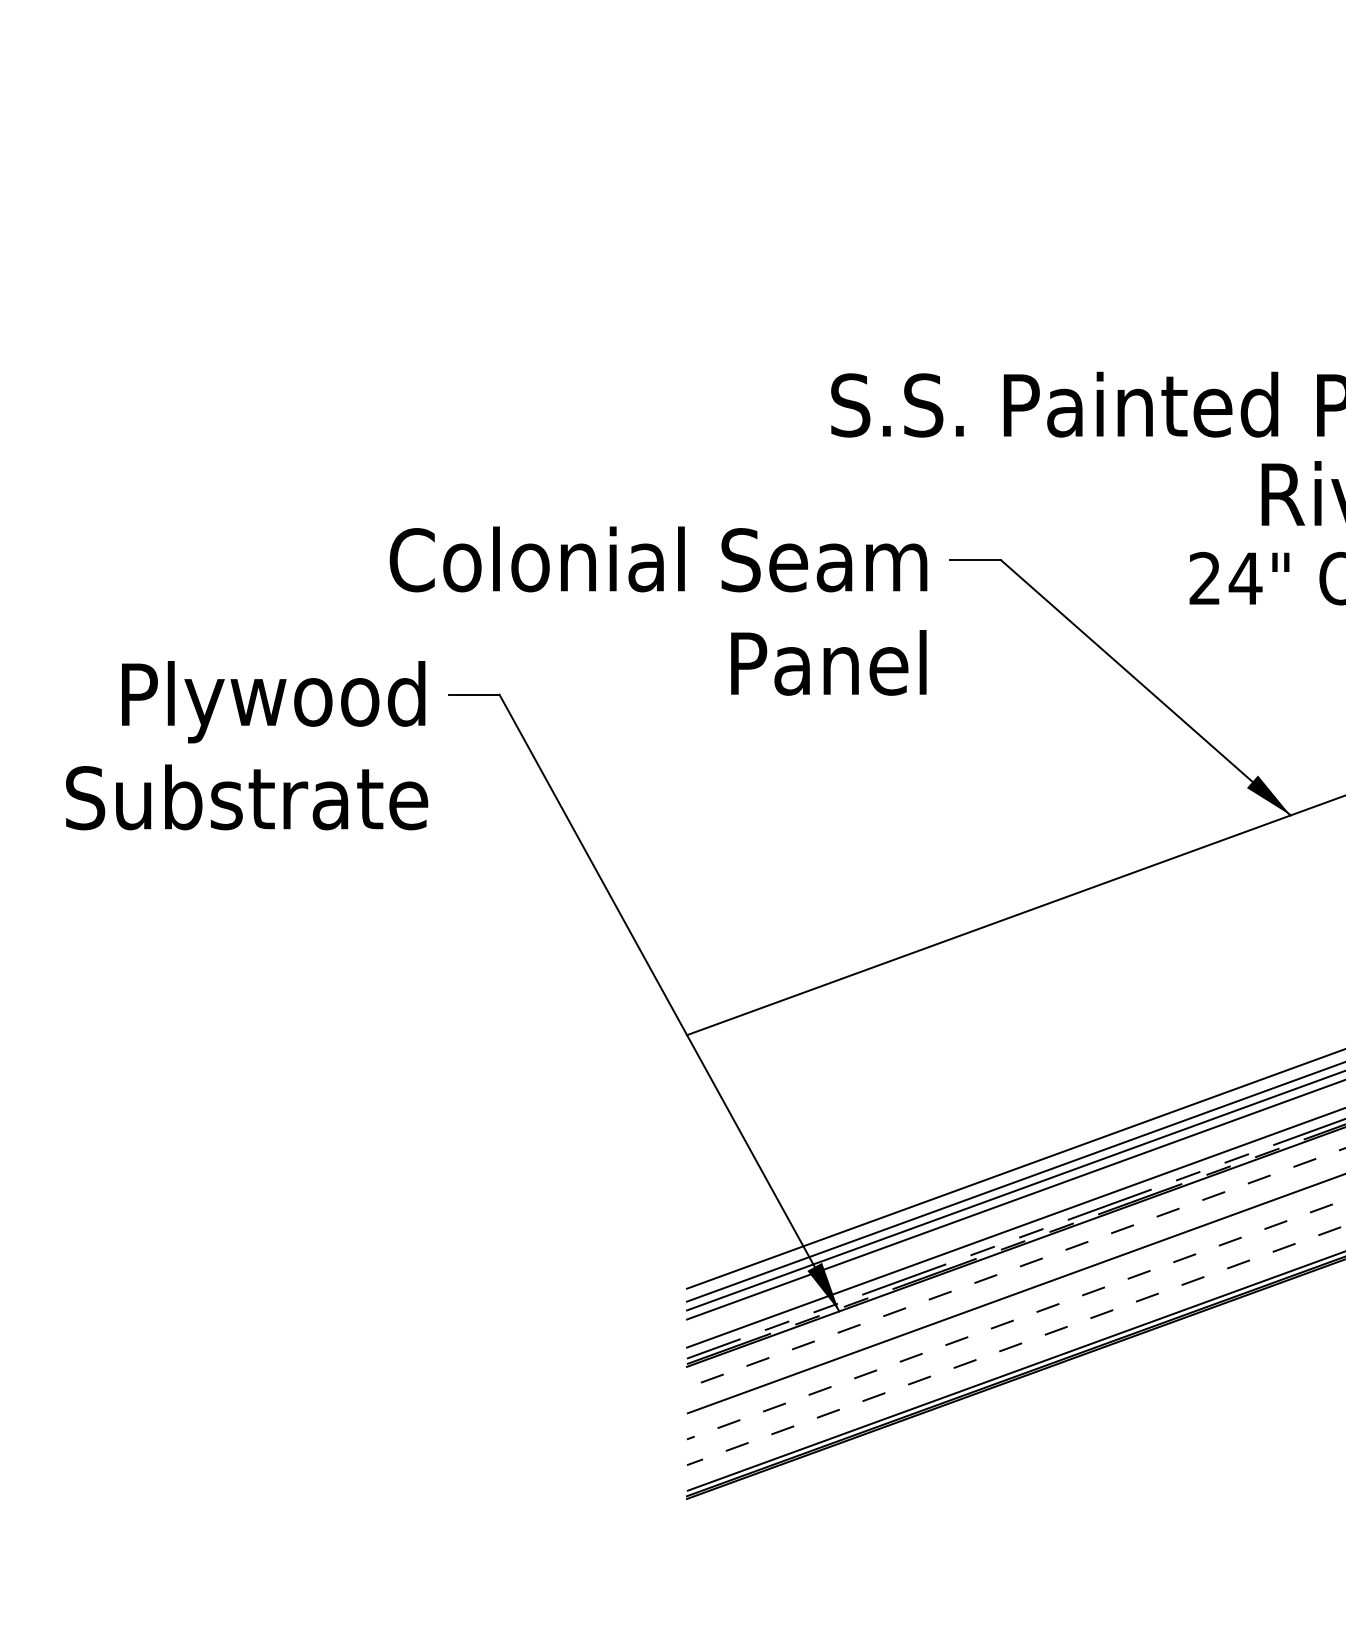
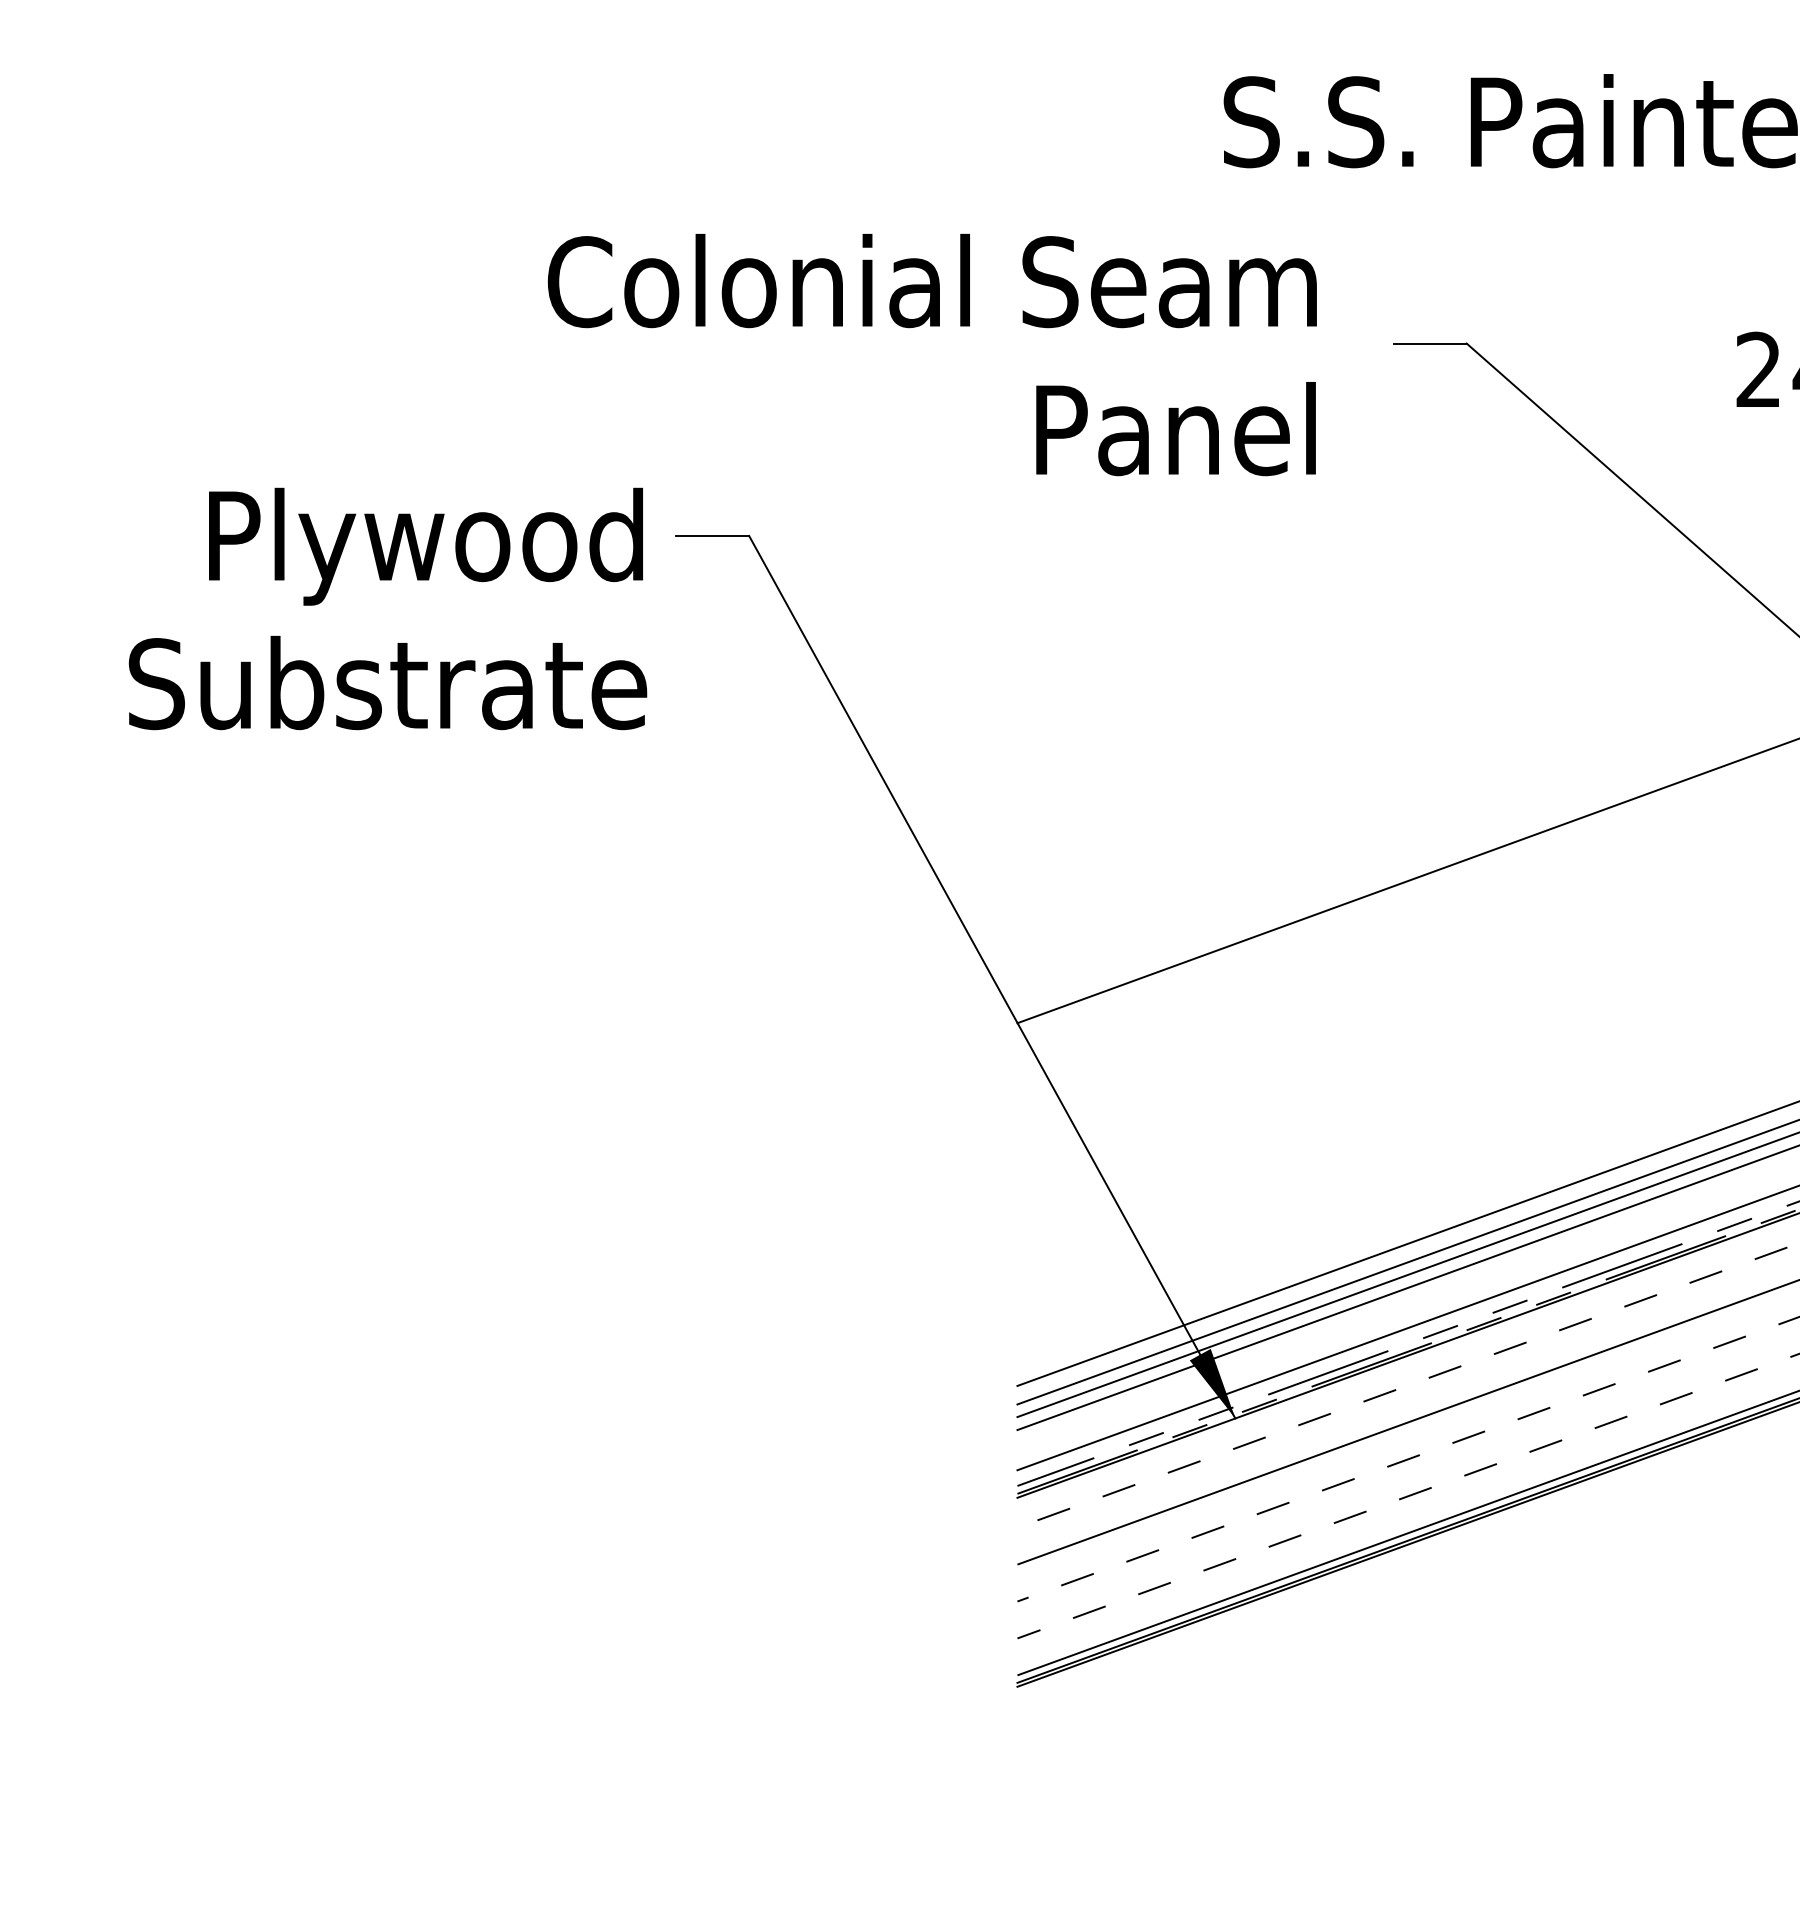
text: (658, 610) -> (932, 354), moved

